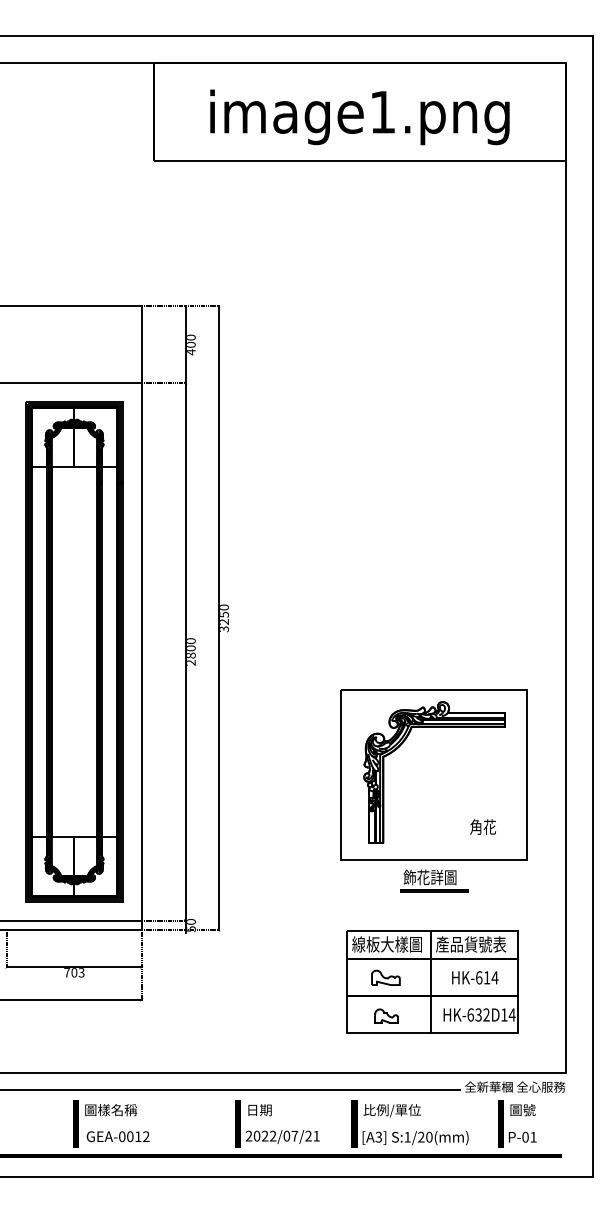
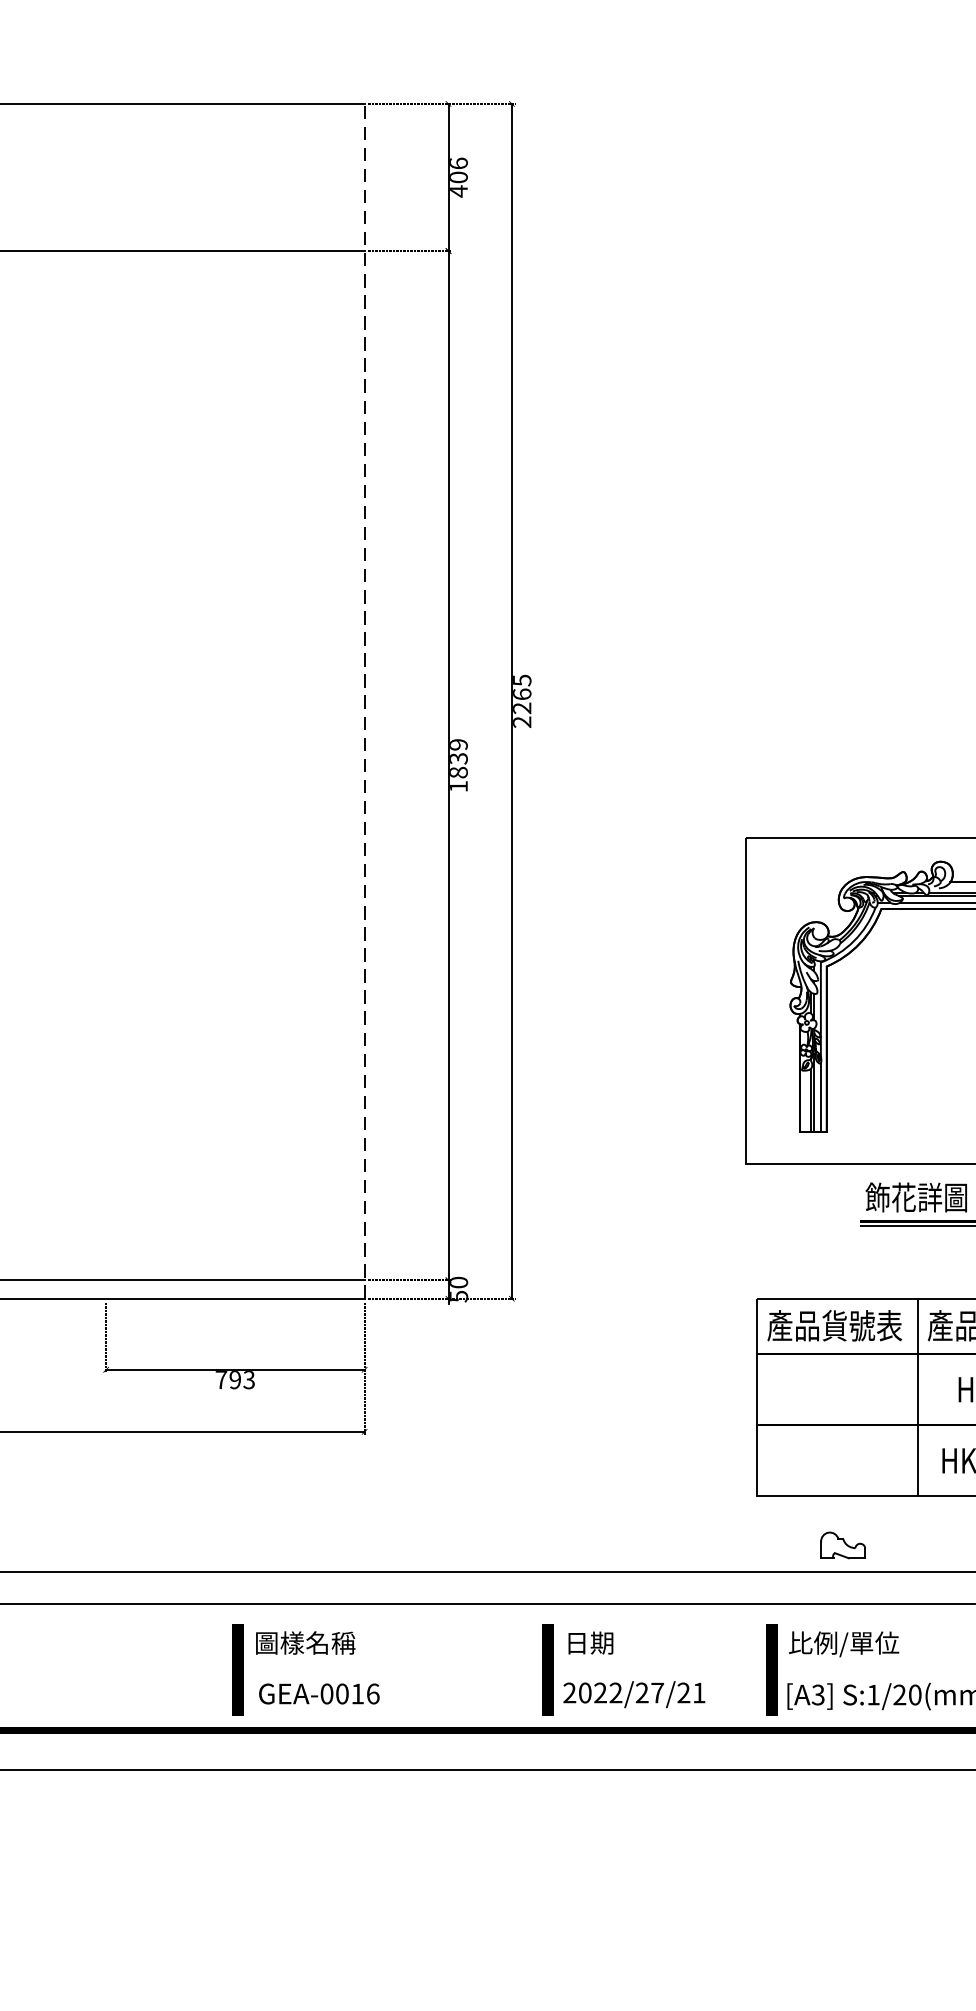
text: (191, 337) -> (459, 163), 400 -> 406
line: (141, 618) -> (363, 701), solid -> dashed
text: (224, 618) -> (522, 701), 3250 -> 2265
part: (74, 651) -> (235, 764), removed
text: (191, 651) -> (459, 764), 2800 -> 1839
text: (387, 944) -> (834, 1325), 線板大樣圖 -> 產品貨號表
text: (74, 972) -> (235, 1379), 703 -> 793
part: (385, 977) -> (831, 1389), removed
part: (386, 1015) -> (842, 1544), moved
text: (286, 1135) -> (641, 1691), 2022/07/21 -> 2022/27/21
text: (146, 1136) -> (373, 1693), GEA-0012 -> GEA-0016

